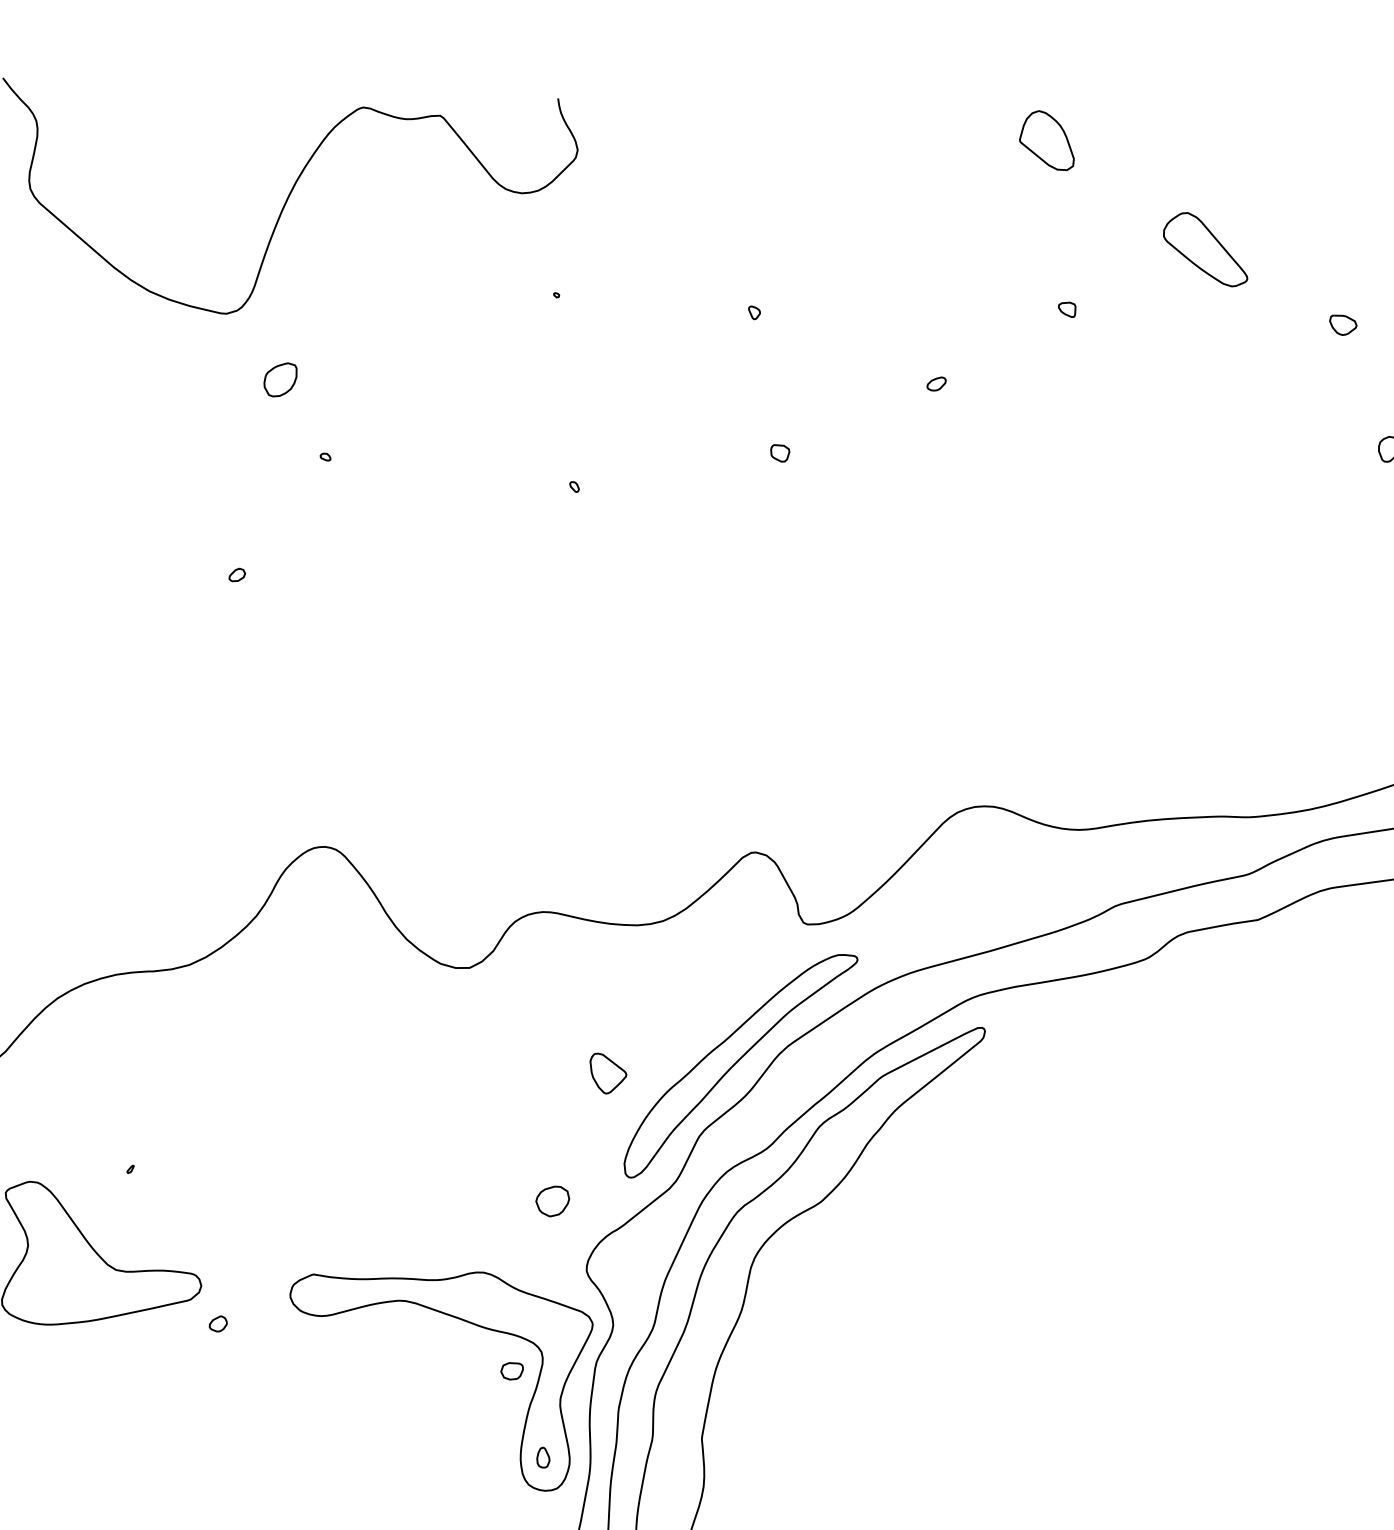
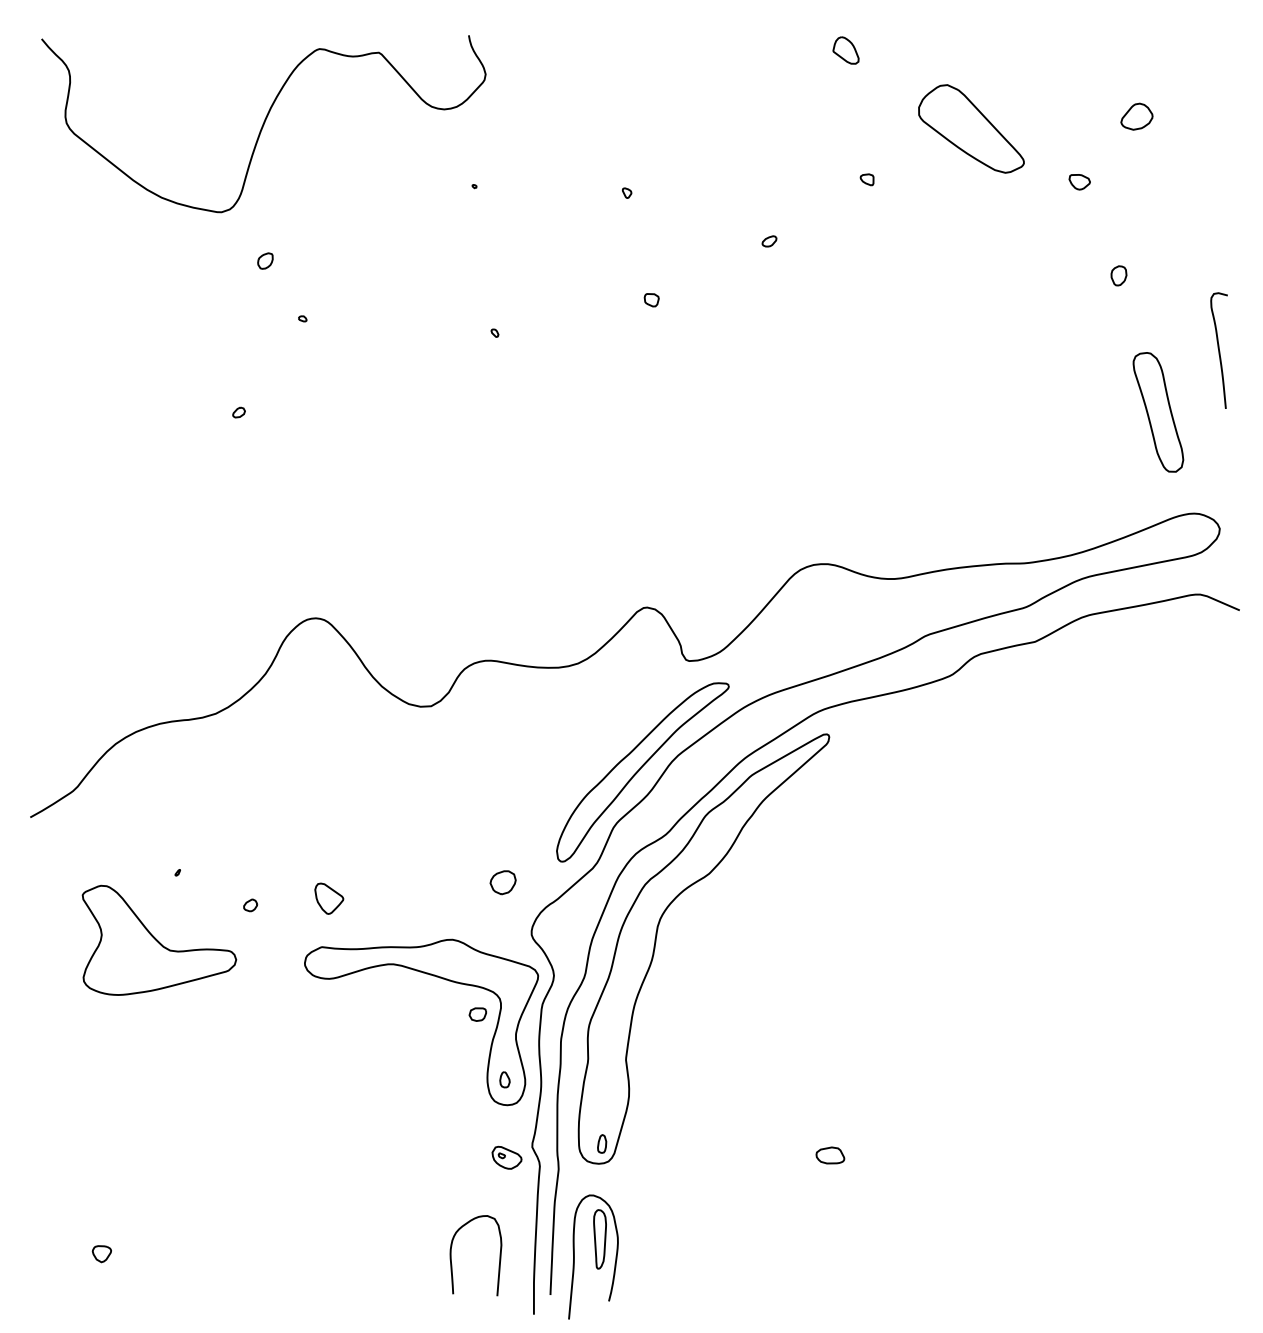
part: (1046, 140) -> (845, 50), size x0.6
part: (1205, 249) -> (971, 128), size x1.6
part: (280, 379) -> (265, 260), size x0.6
part: (608, 1073) -> (329, 898), moved
part: (218, 1324) -> (250, 905), moved

